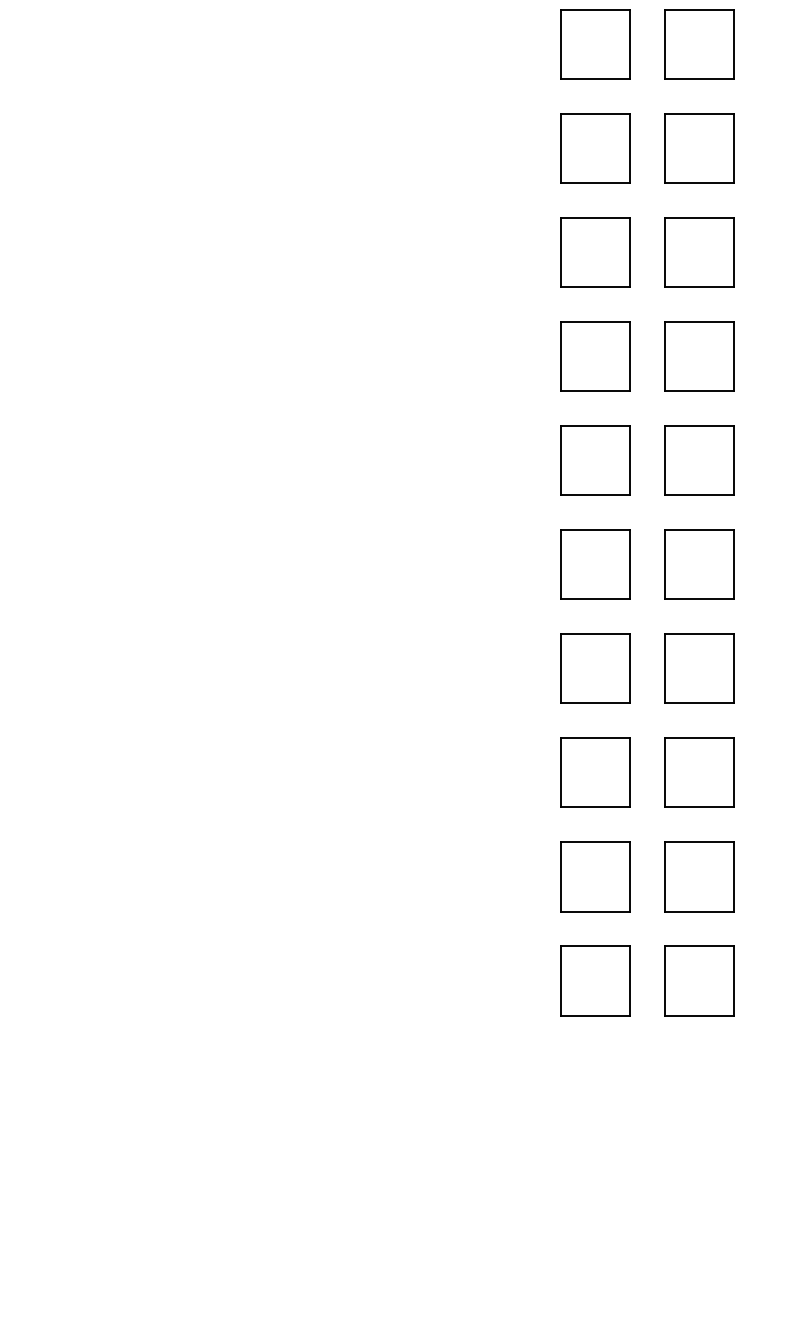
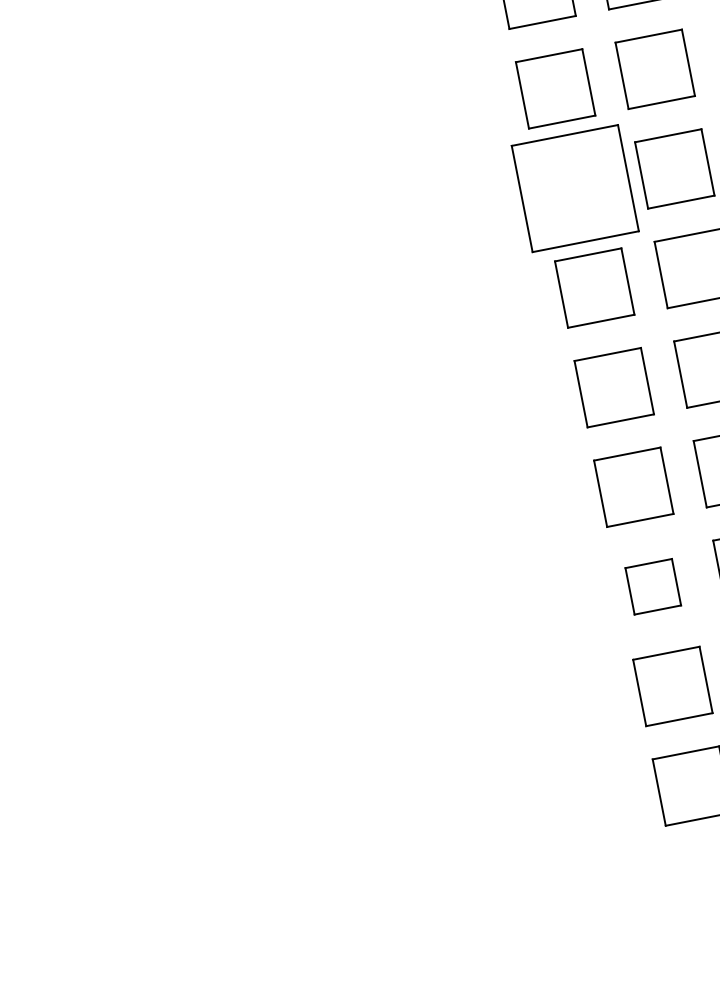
part: (595, 356) -> (575, 188), size x1.6
part: (595, 772) -> (653, 586), size x0.7

